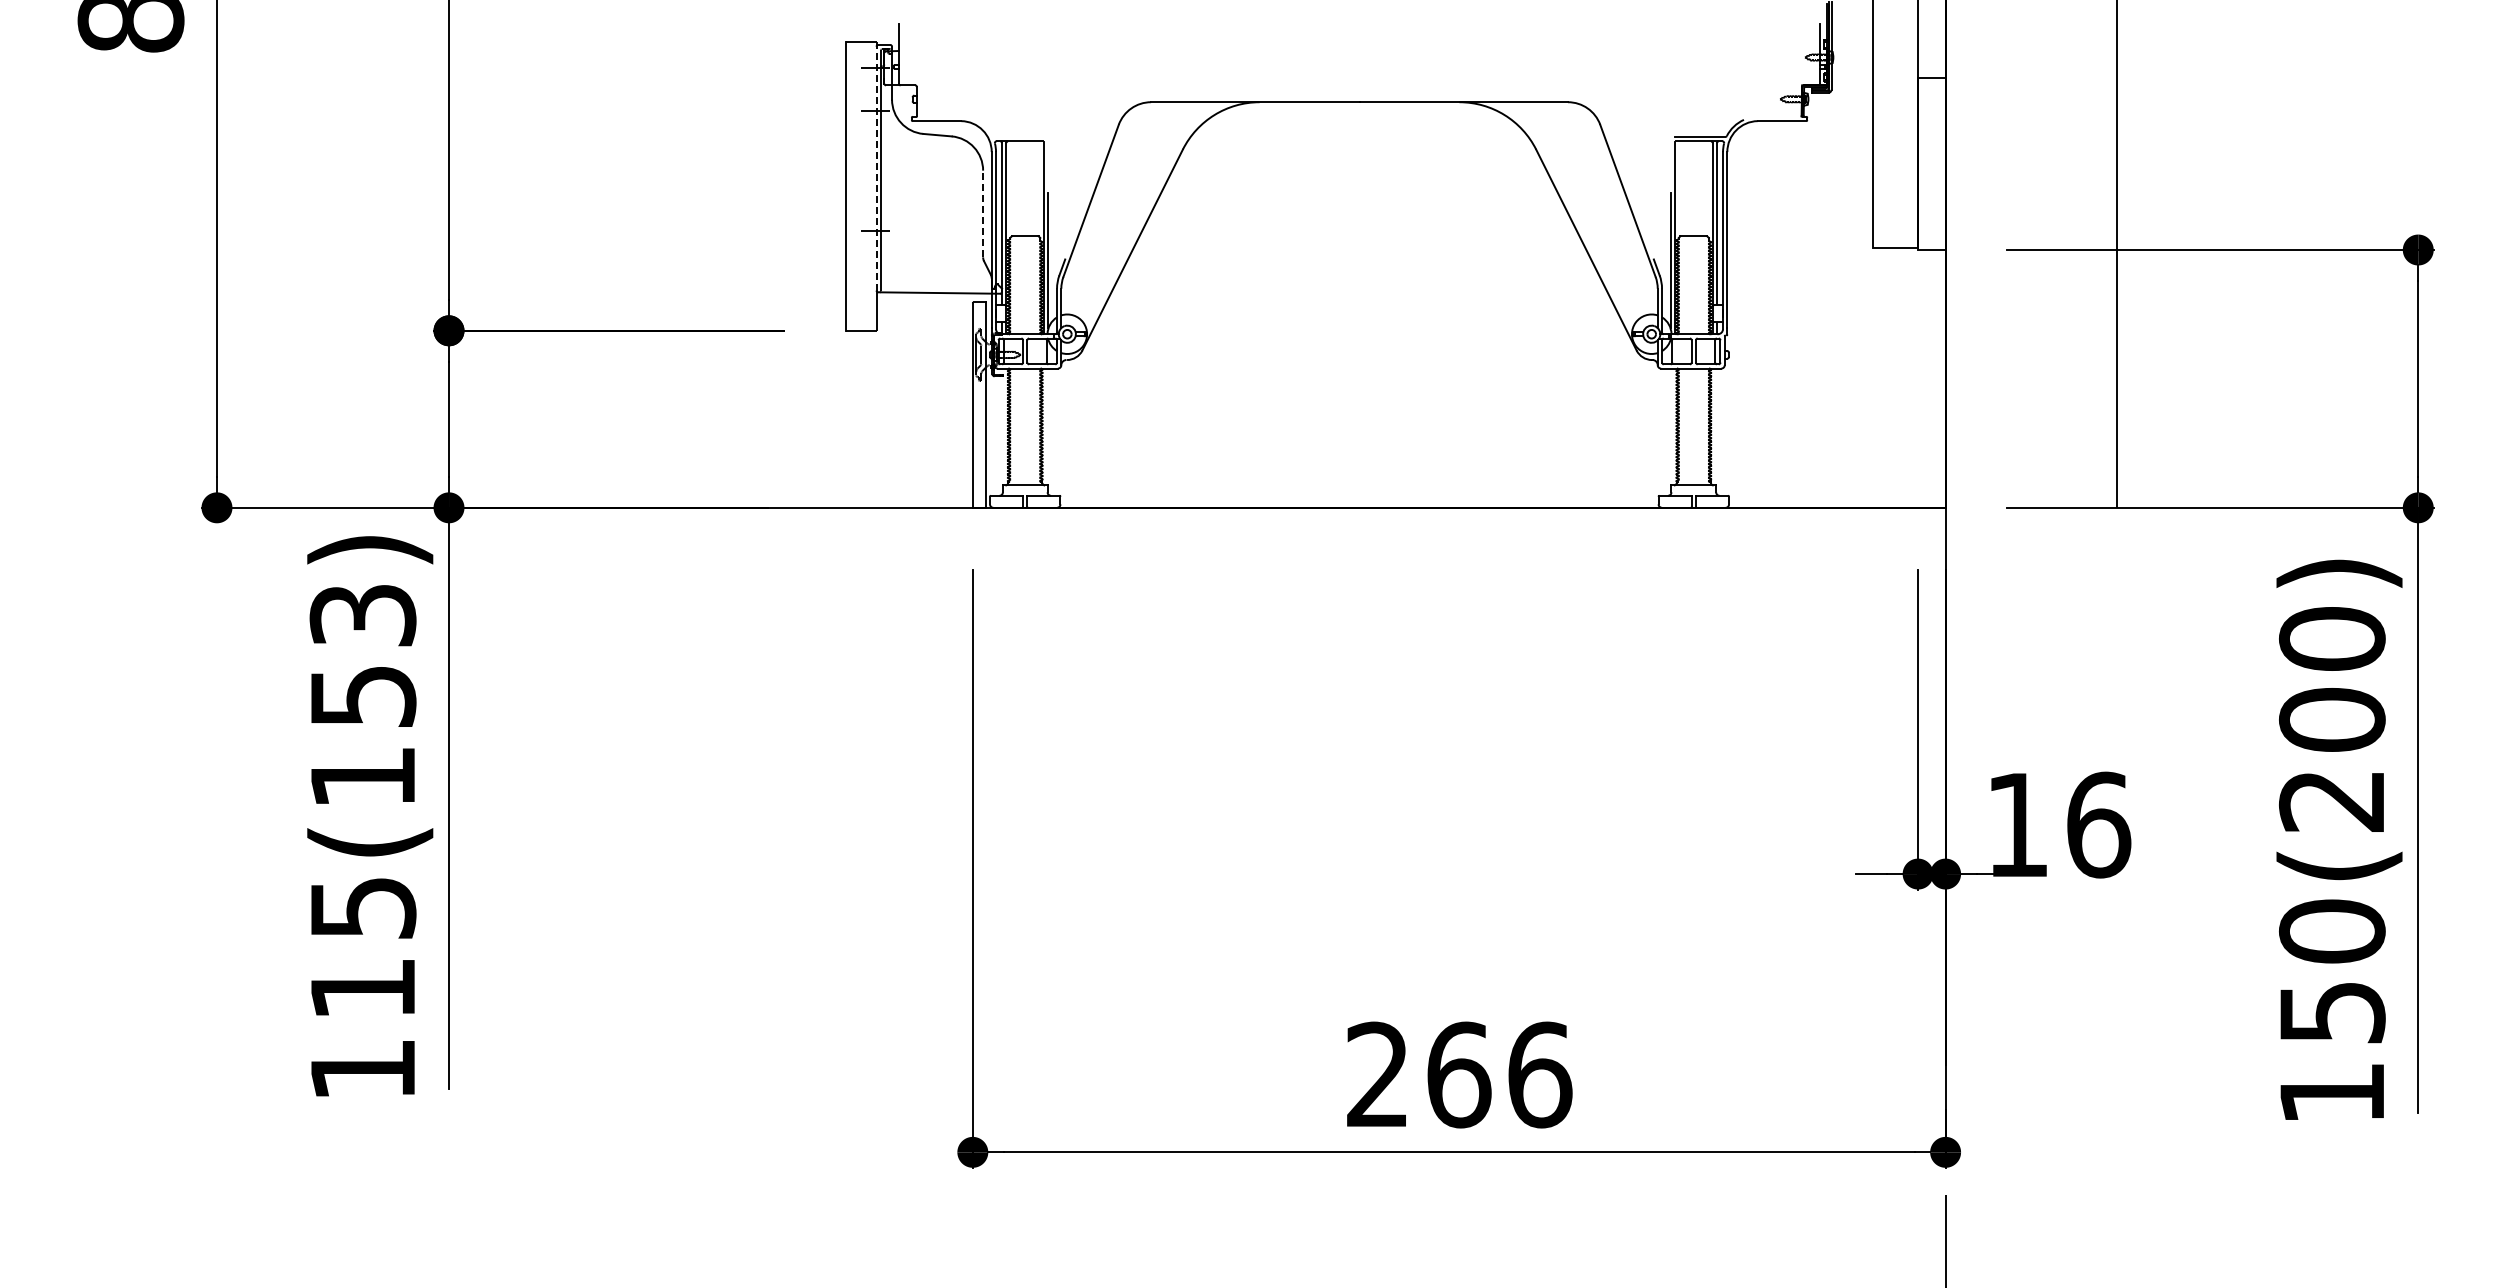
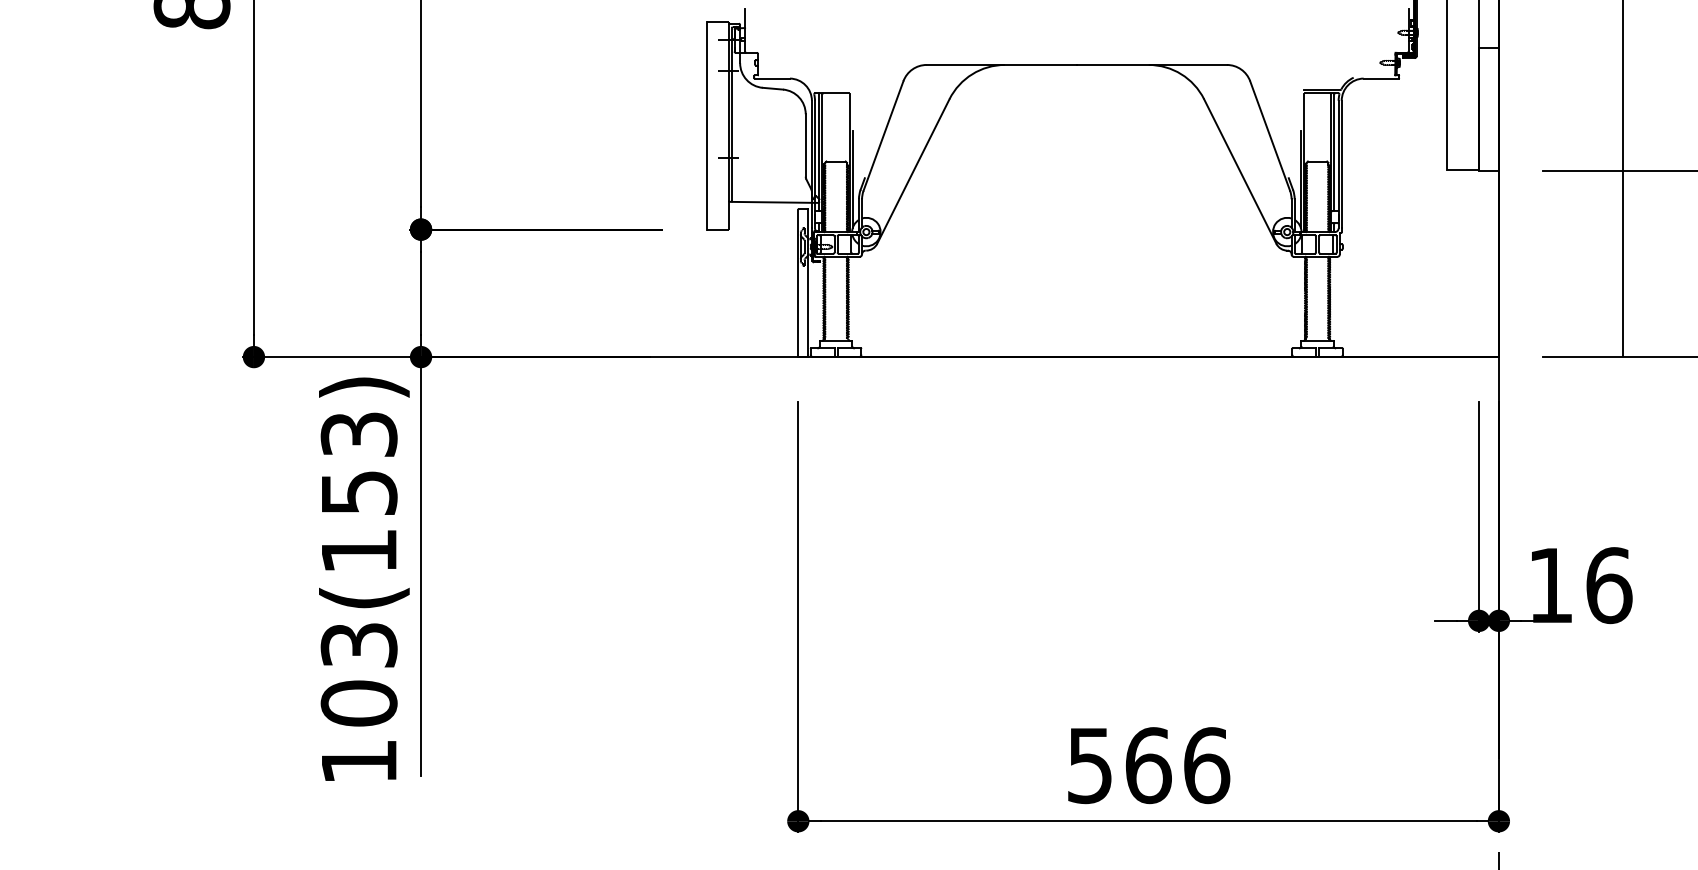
line: (876, 168) -> (728, 112), dashed -> solid
line: (983, 213) -> (806, 145), dashed -> solid
text: (362, 948) -> (358, 674), 115(153) -> 103(153)
text: (1377, 1074) -> (1089, 765), 266 -> 566

